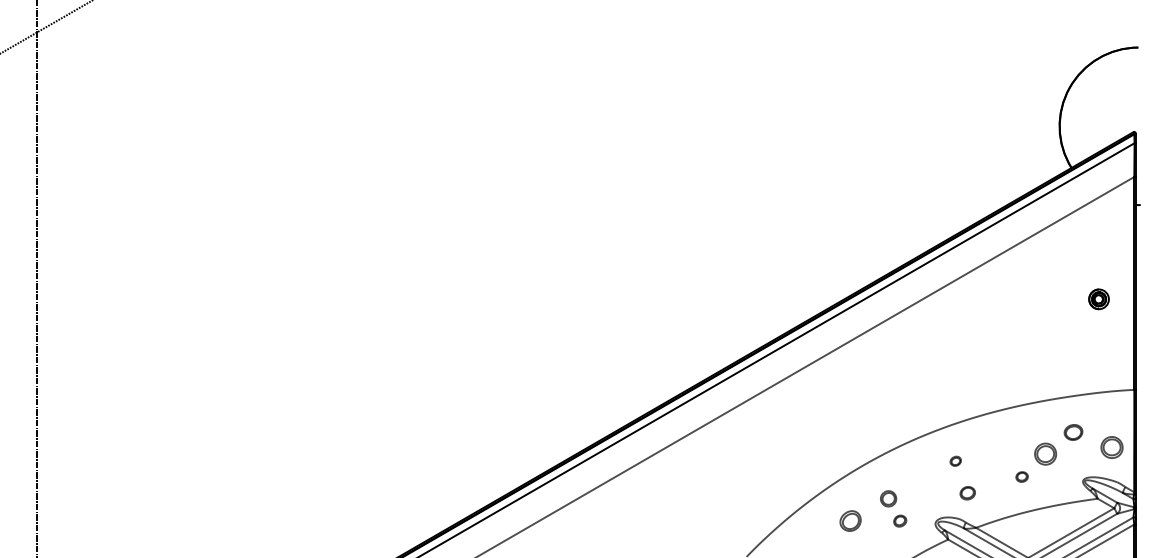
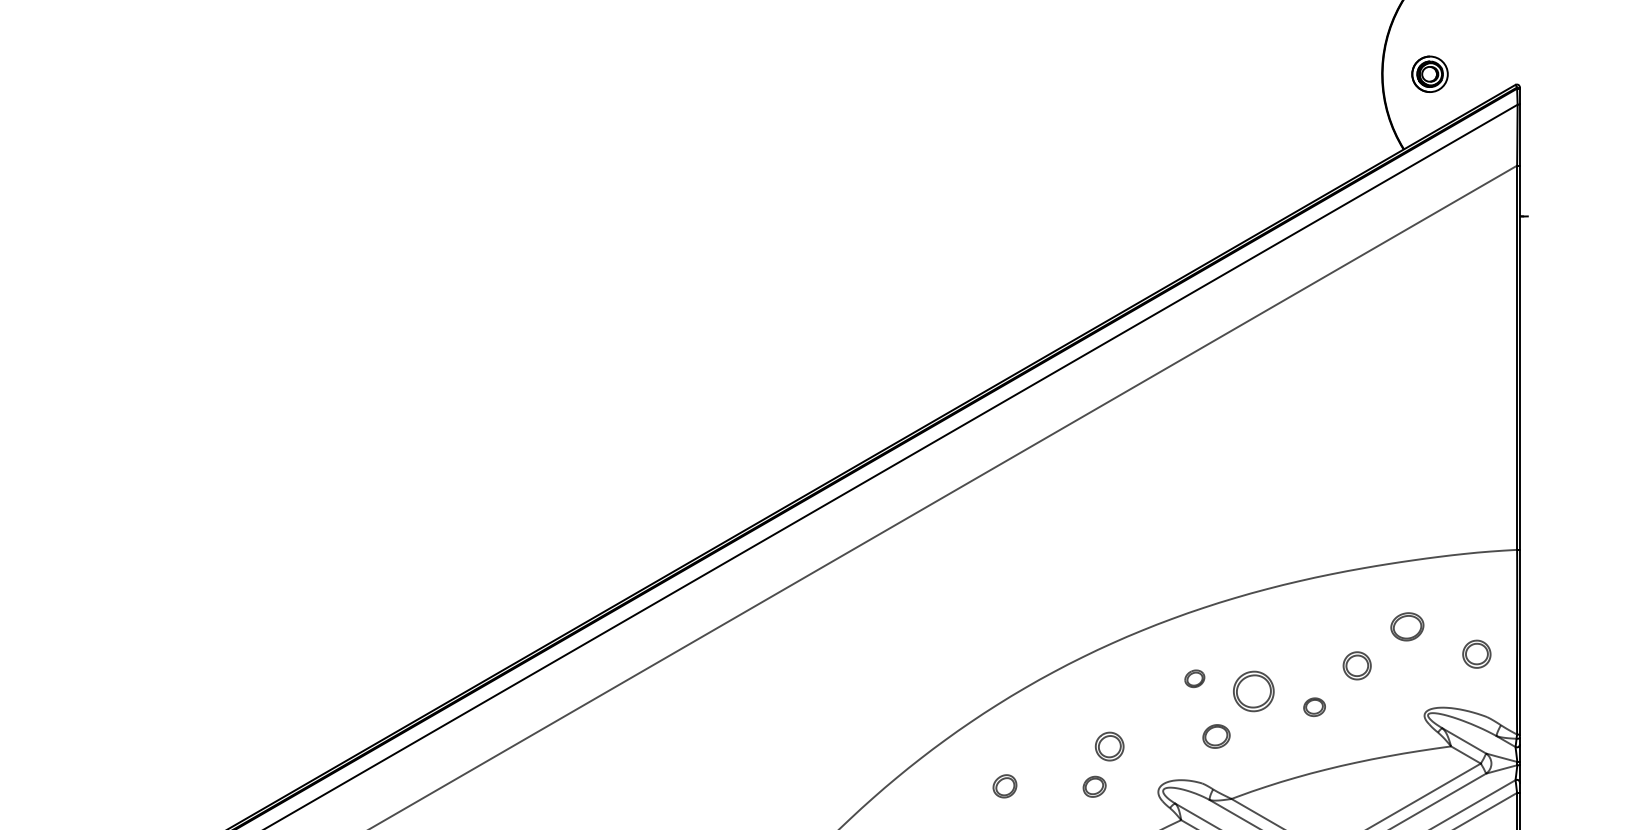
part: (1098, 299) -> (1428, 74), moved
part: (1111, 447) -> (1475, 653), size x0.71
part: (1045, 453) -> (1356, 664), size x0.71
part: (988, 468) -> (1253, 691), added
part: (888, 498) -> (1109, 745), moved
part: (850, 520) -> (1004, 785), size x0.62

